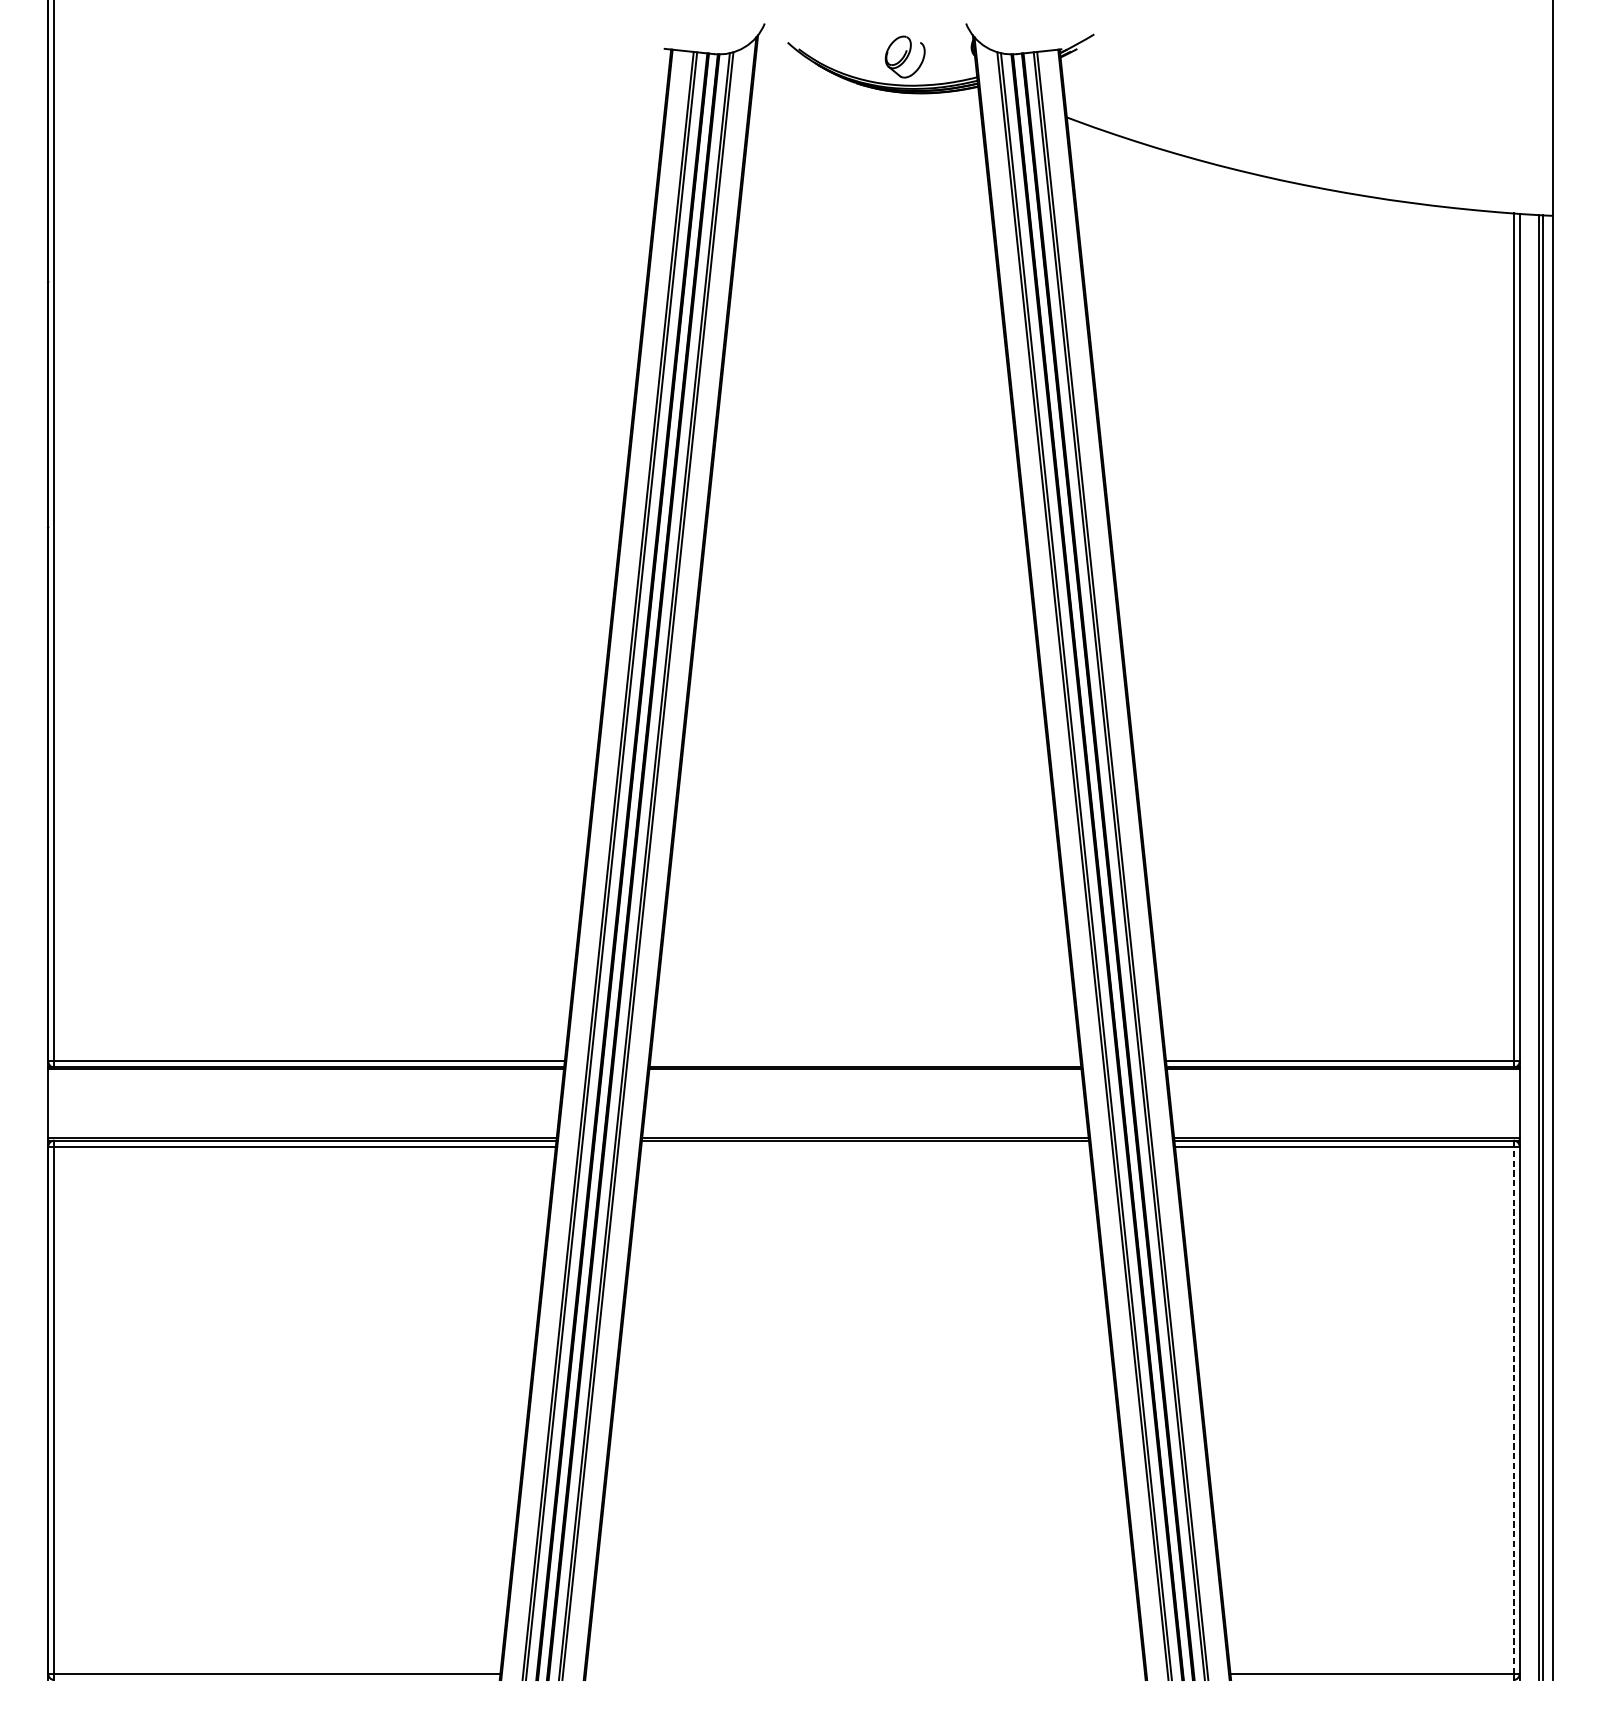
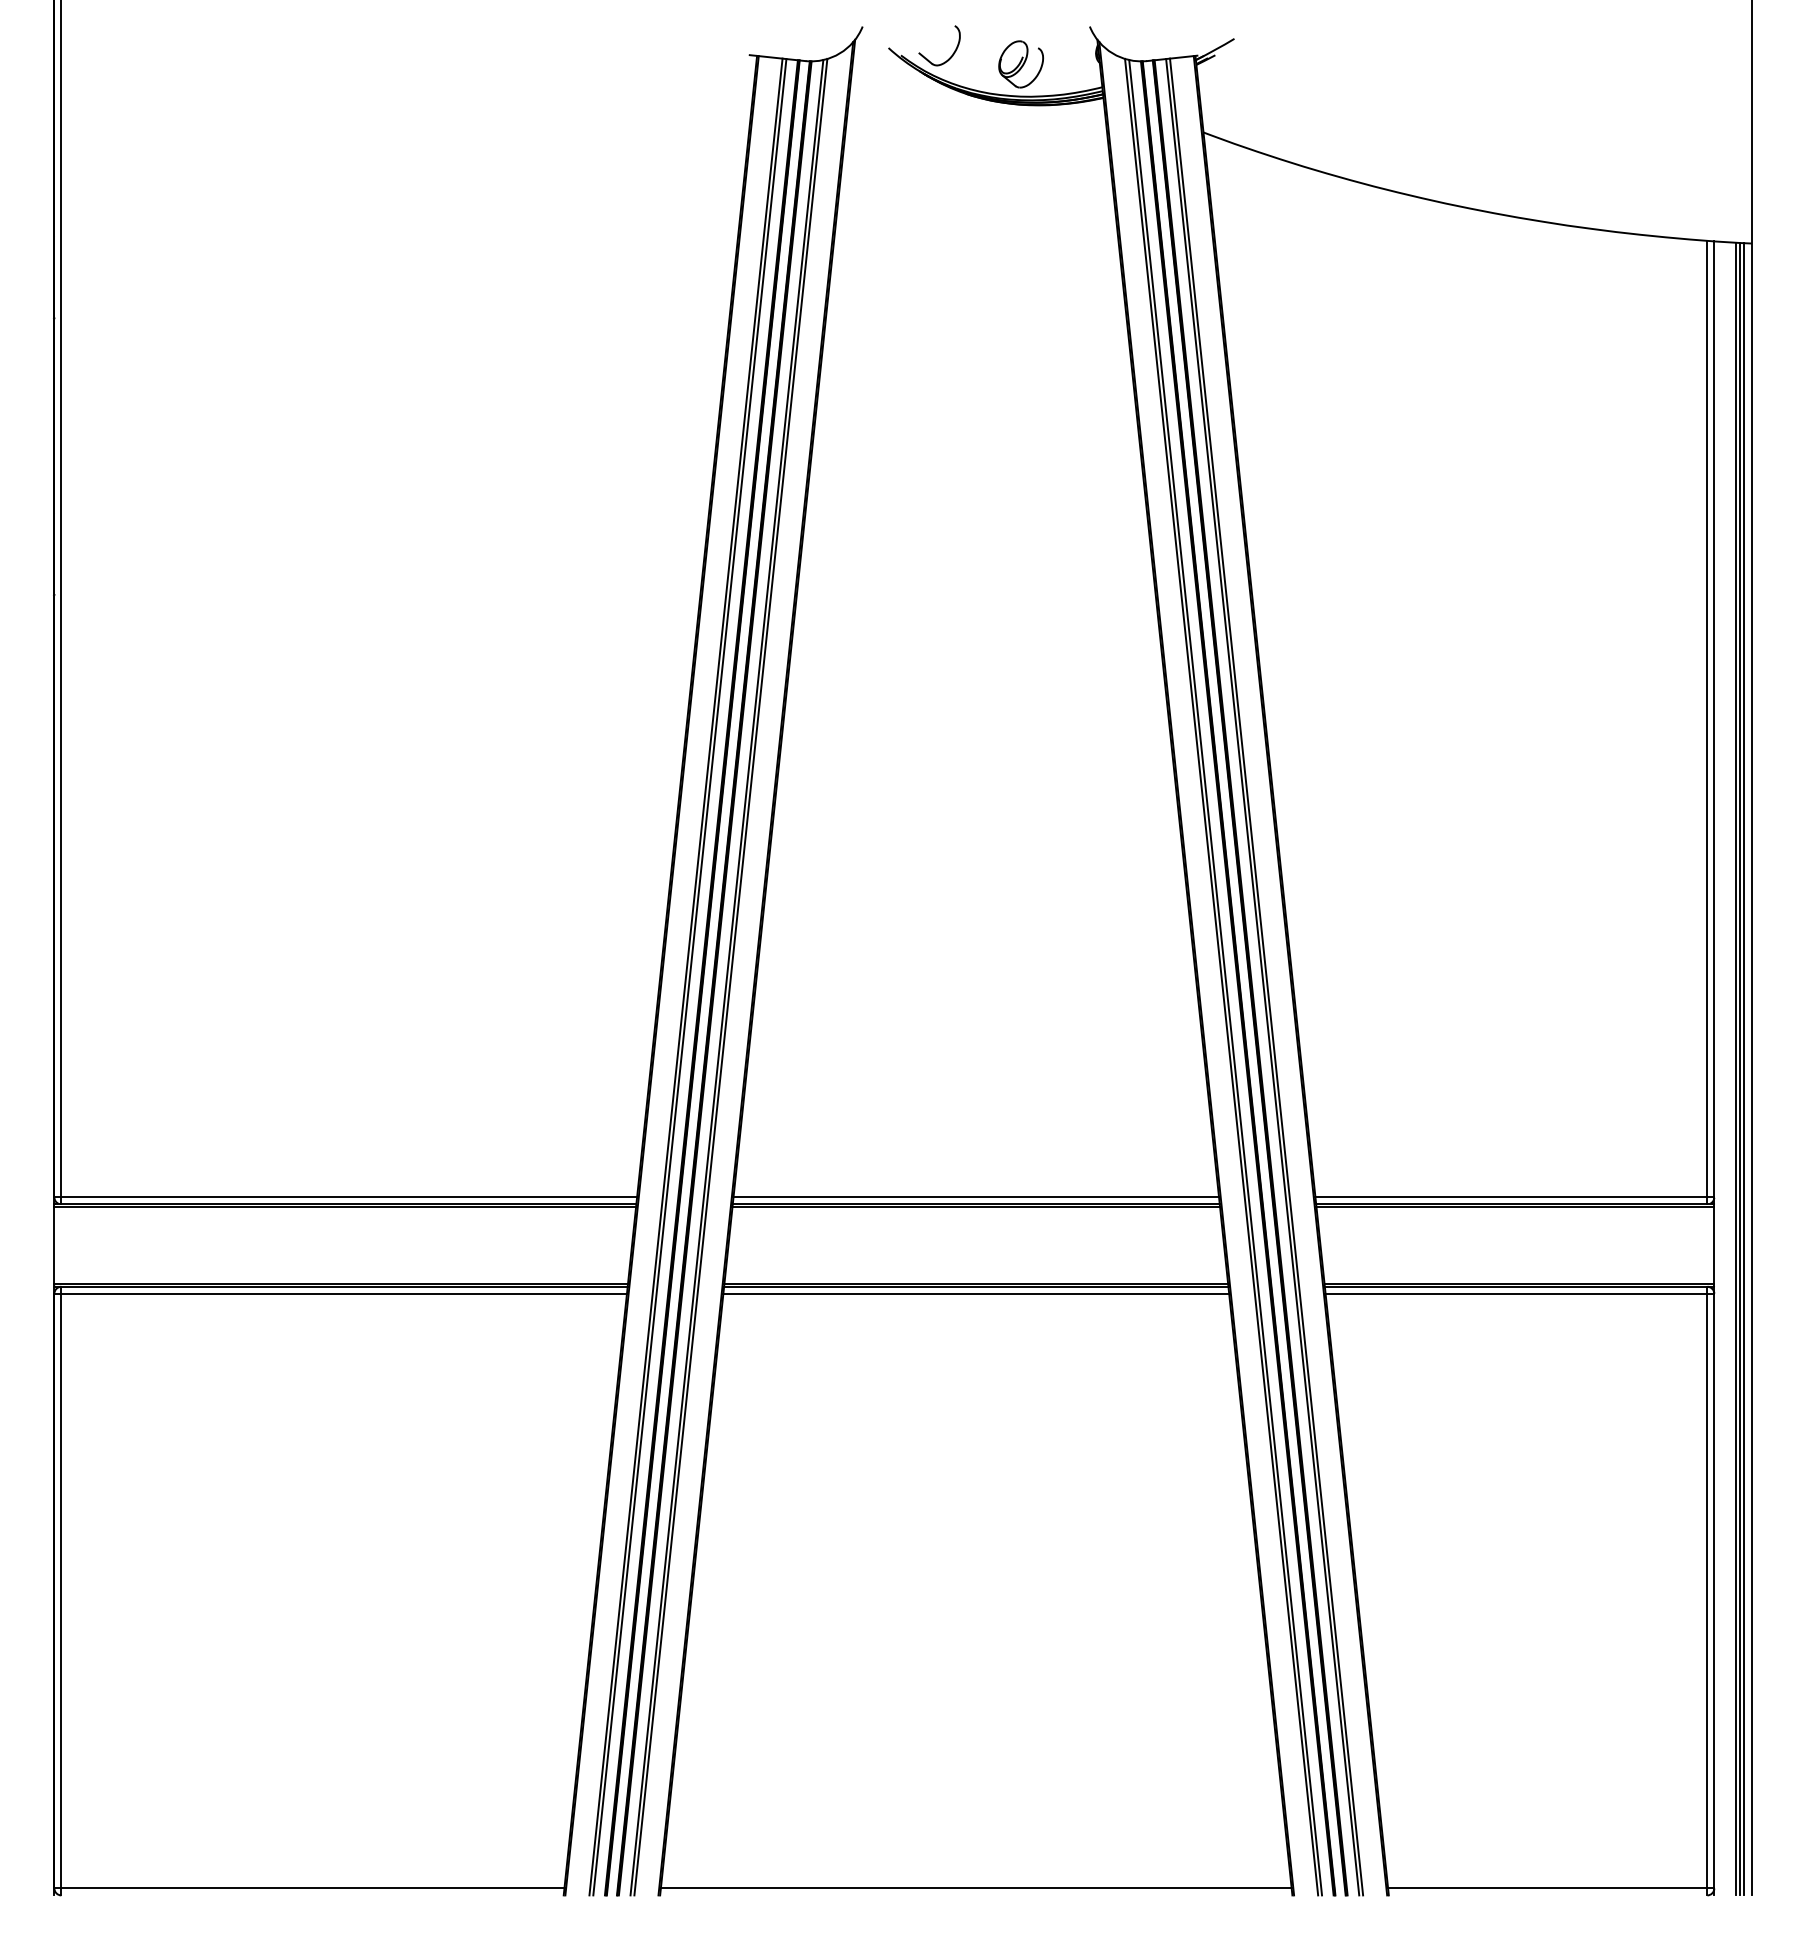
part: (844, 47) -> (952, 53), added
line: (1545, 947) -> (1743, 1069), added
line: (865, 1061) -> (976, 1197), added
line: (865, 1146) -> (976, 1293), added
line: (1513, 1409) -> (1707, 1590), dashed -> solid
line: (864, 1673) -> (975, 1888), added

